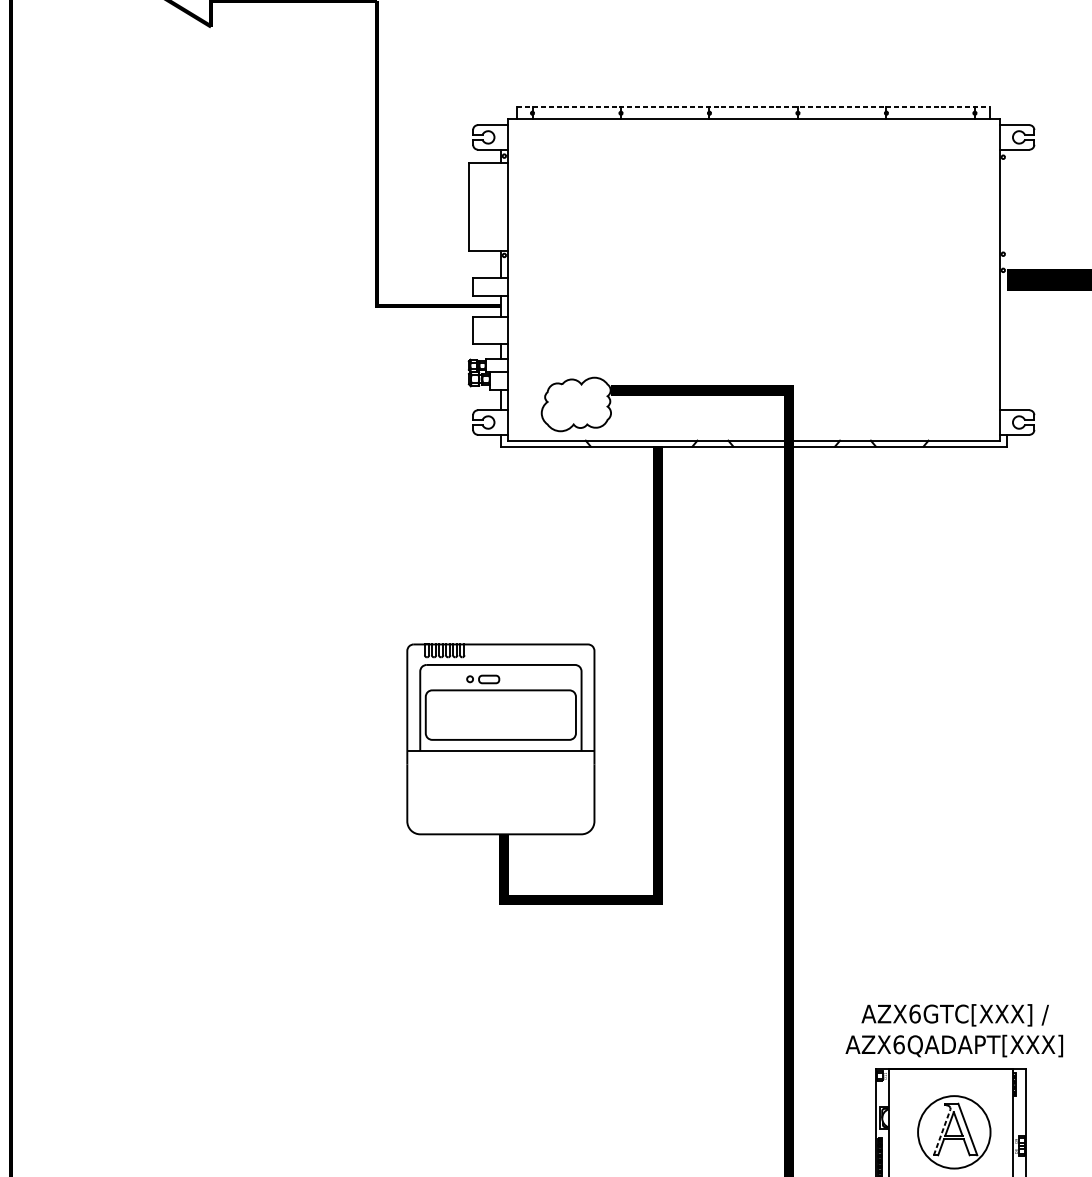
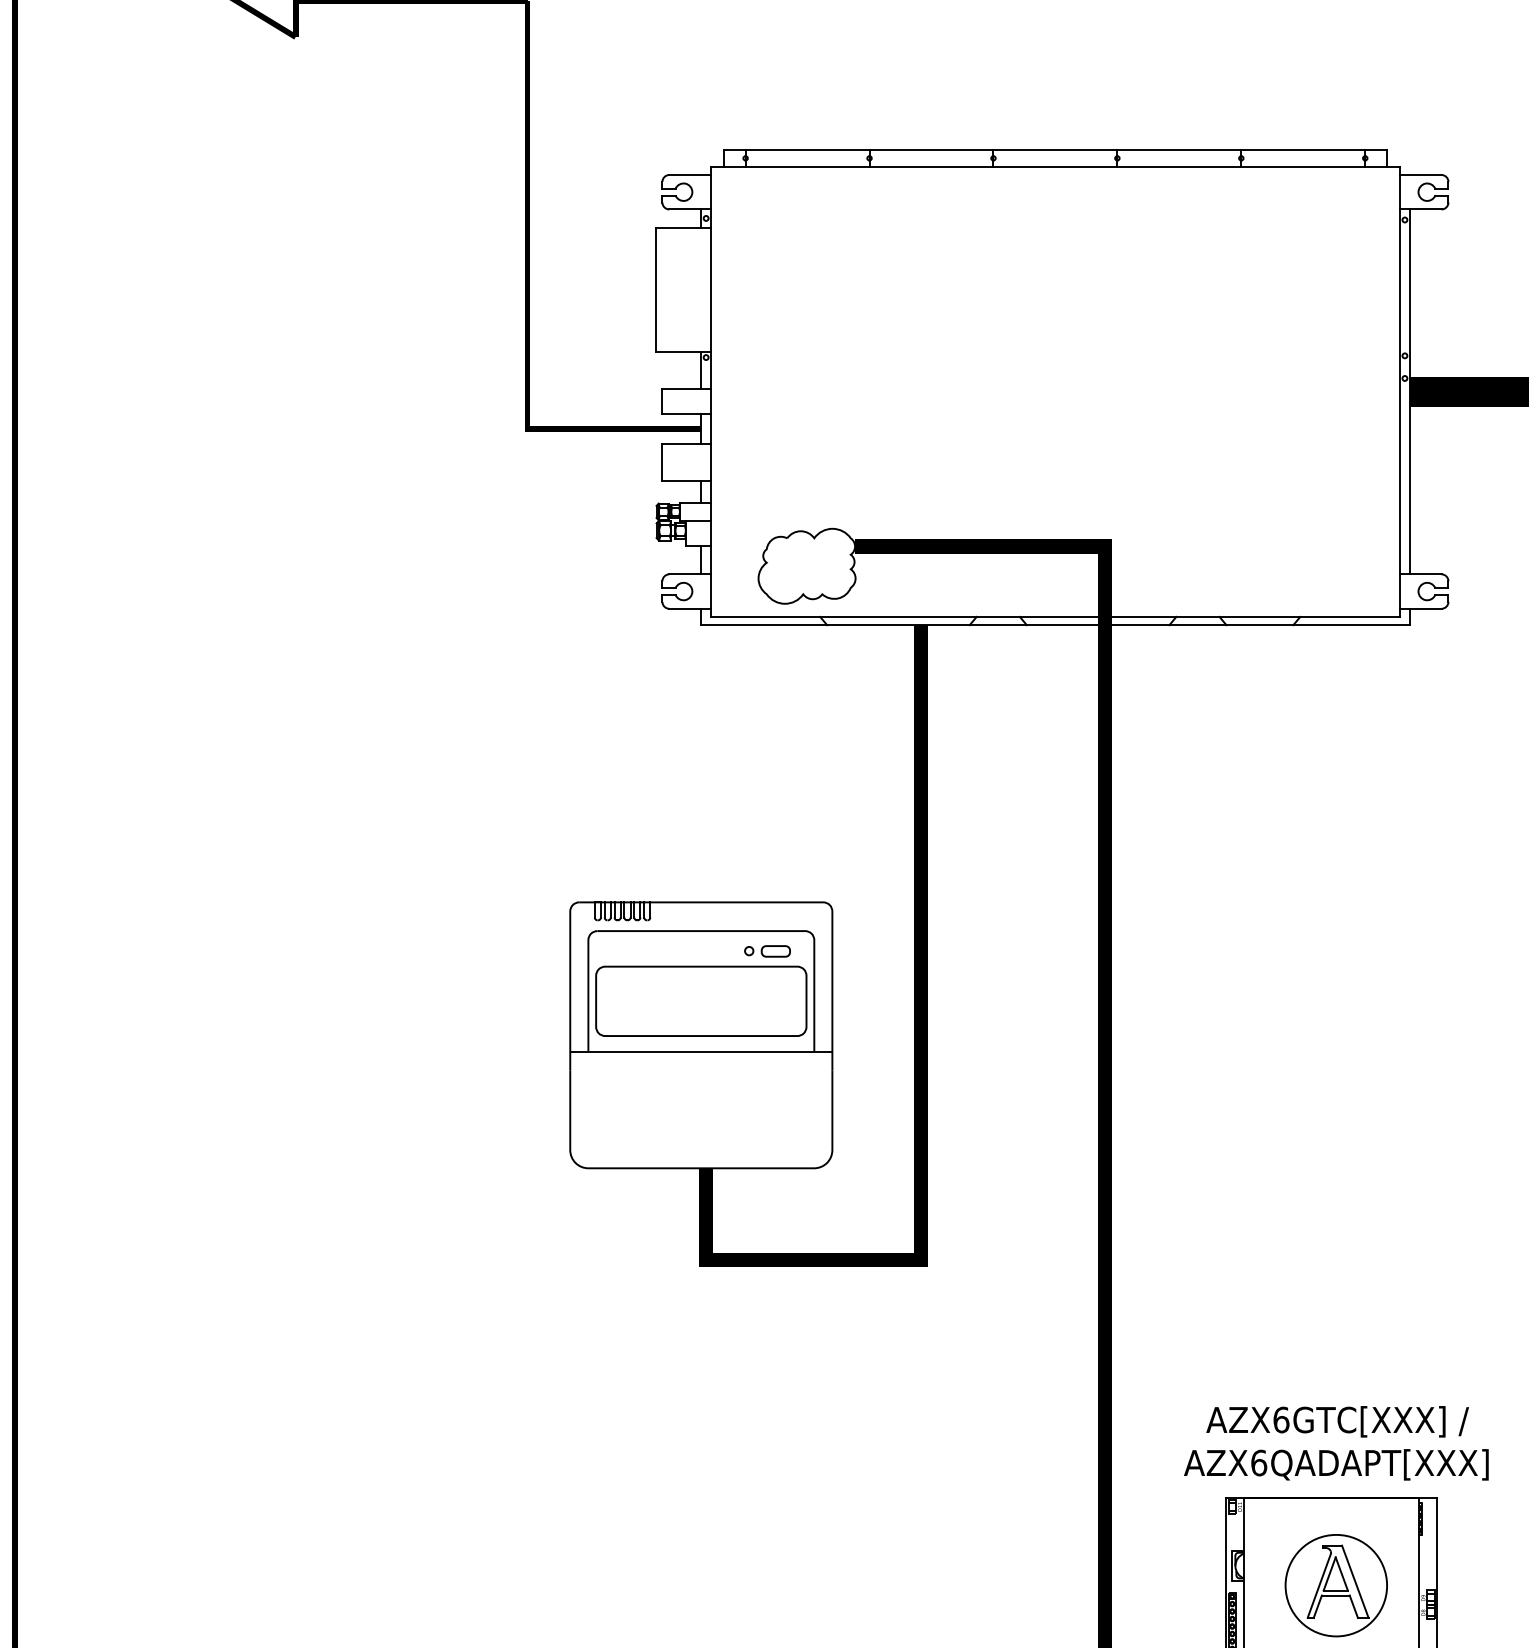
line: (753, 106) -> (1055, 149), dashed -> solid
line: (1006, 279) -> (1409, 391), added
part: (483, 679) -> (767, 951), moved
line: (942, 1132) -> (1319, 1585), dashed -> solid

